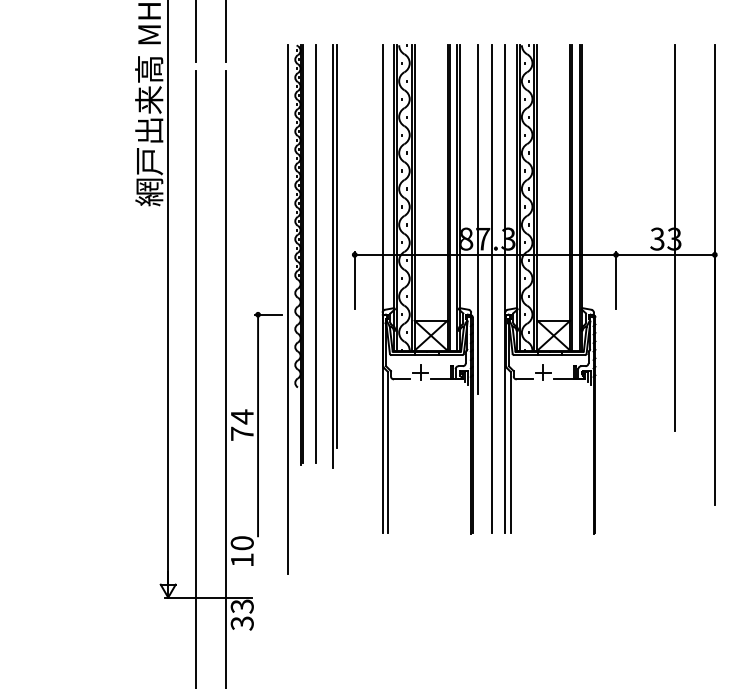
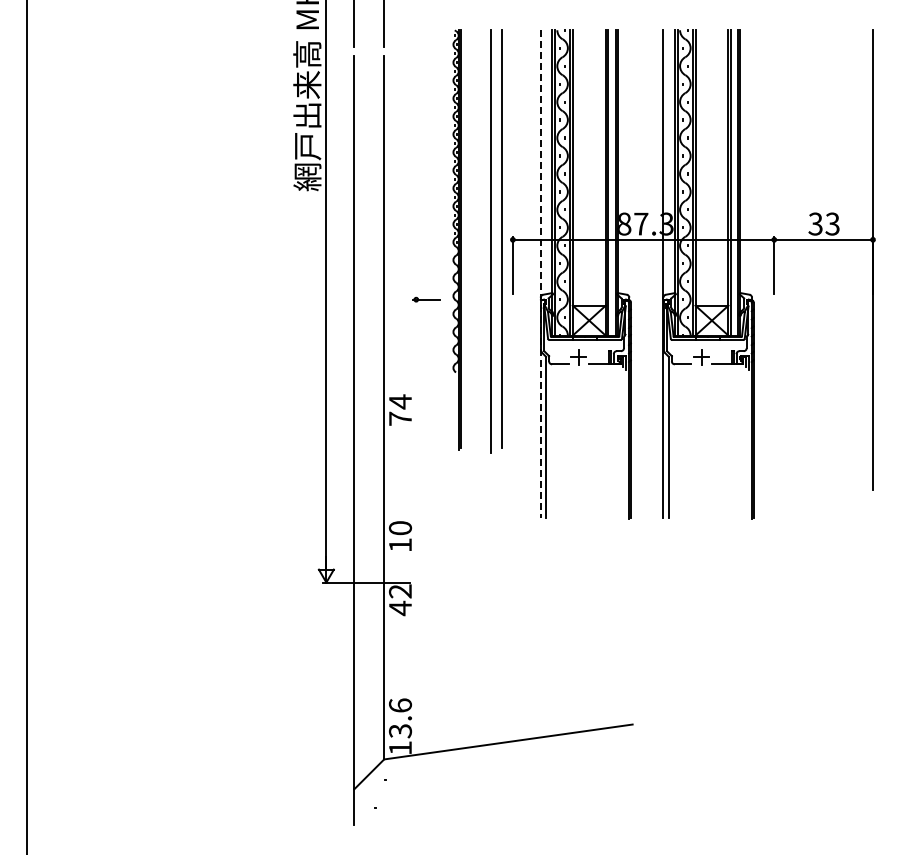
line: (478, 219) -> (636, 204), removed
line: (675, 238) -> (833, 223), removed
line: (336, 246) -> (494, 231), removed
line: (315, 253) -> (501, 238), moved
line: (383, 289) -> (541, 274), solid -> dashed
line: (491, 289) -> (649, 274), removed
line: (288, 309) -> (446, 294), removed
line: (258, 425) -> (416, 410), removed
text: (242, 615) -> (400, 600), 33 -> 42

